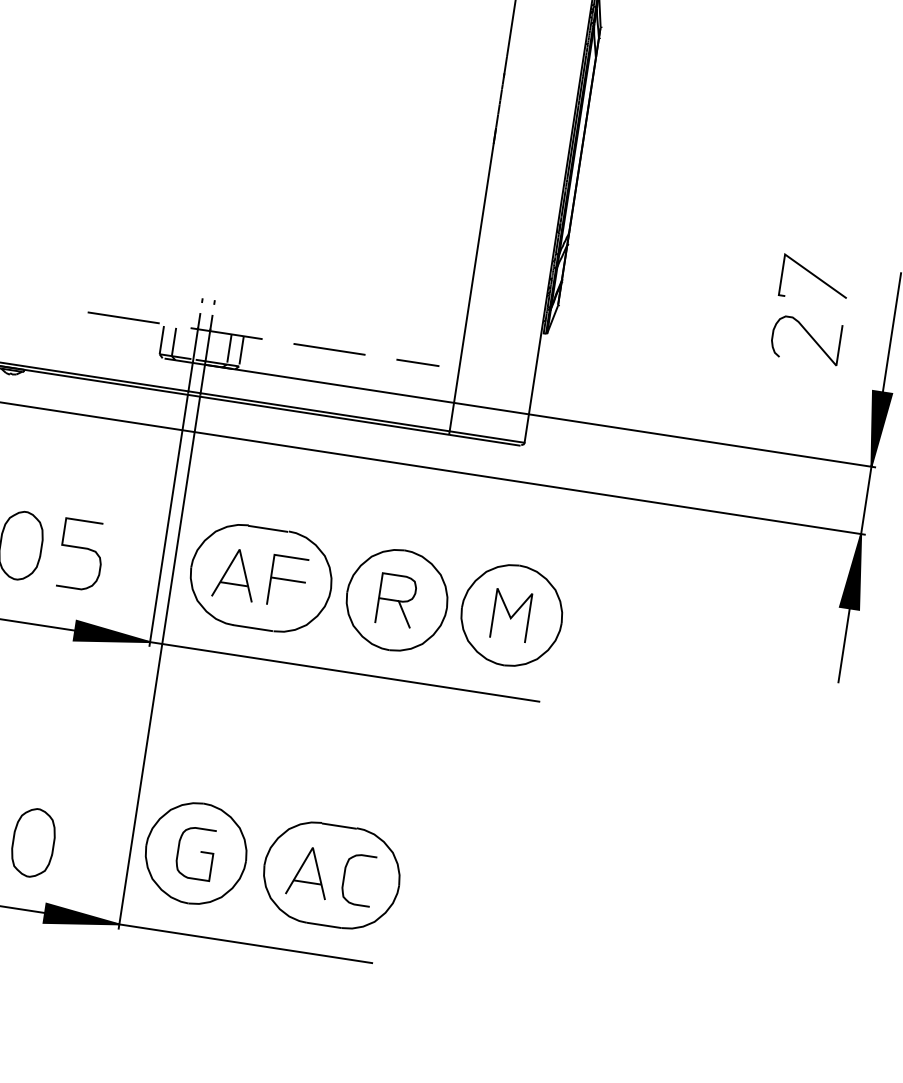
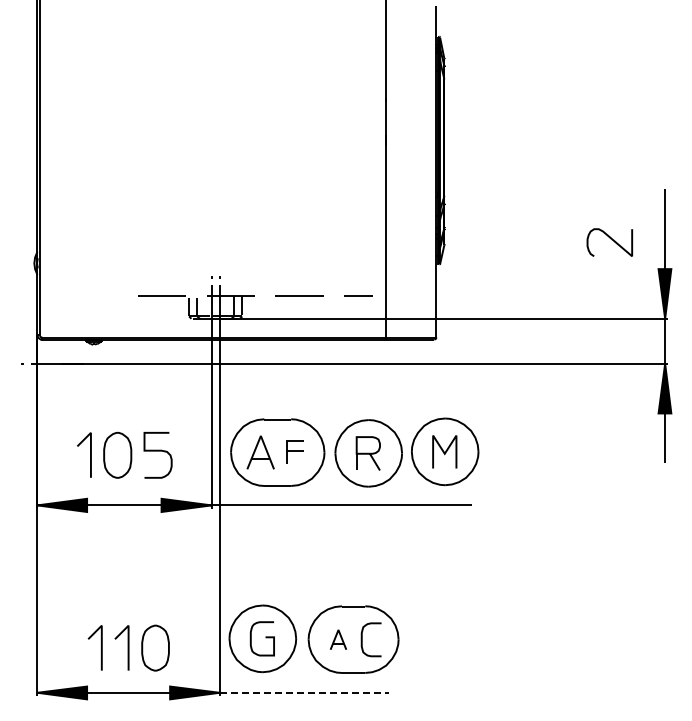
line: (815, 276) -> (609, 200), removed
part: (286, 580) -> (294, 451), size x0.7
part: (309, 871) -> (338, 639), size x0.6
line: (246, 943) -> (304, 692), solid -> dashed

